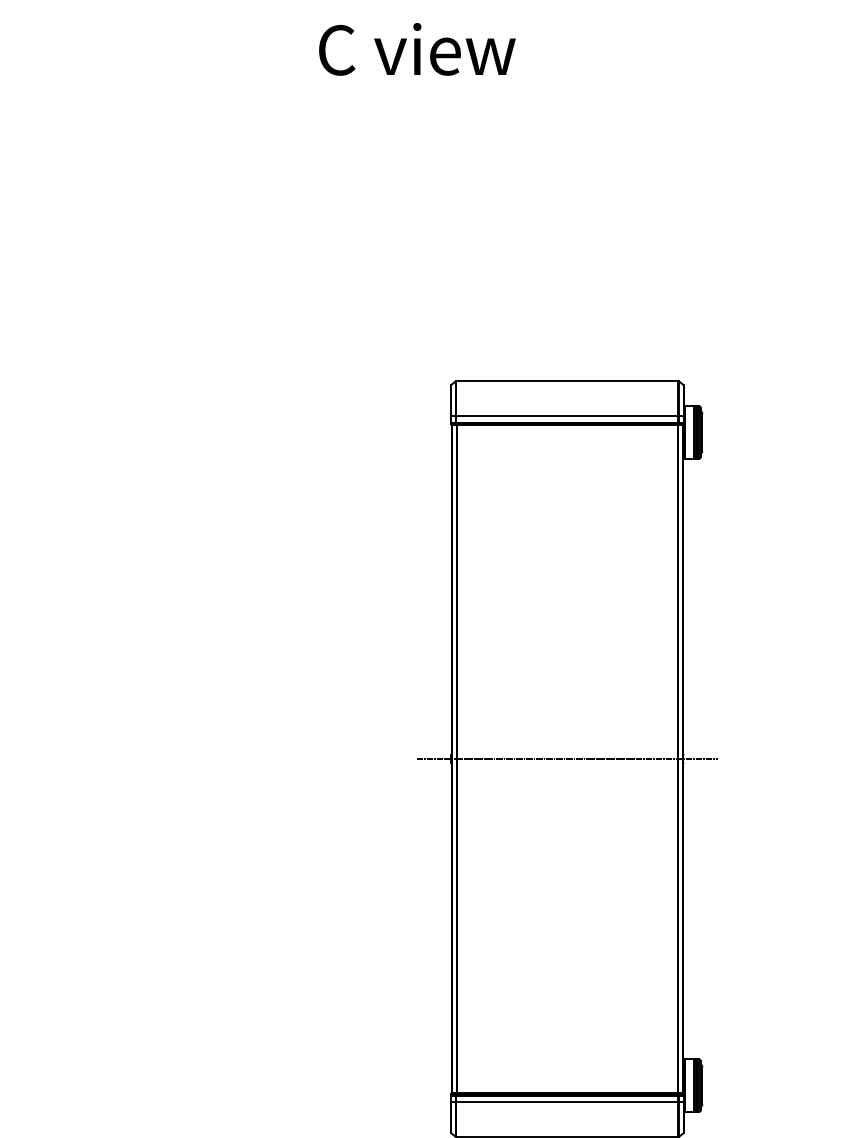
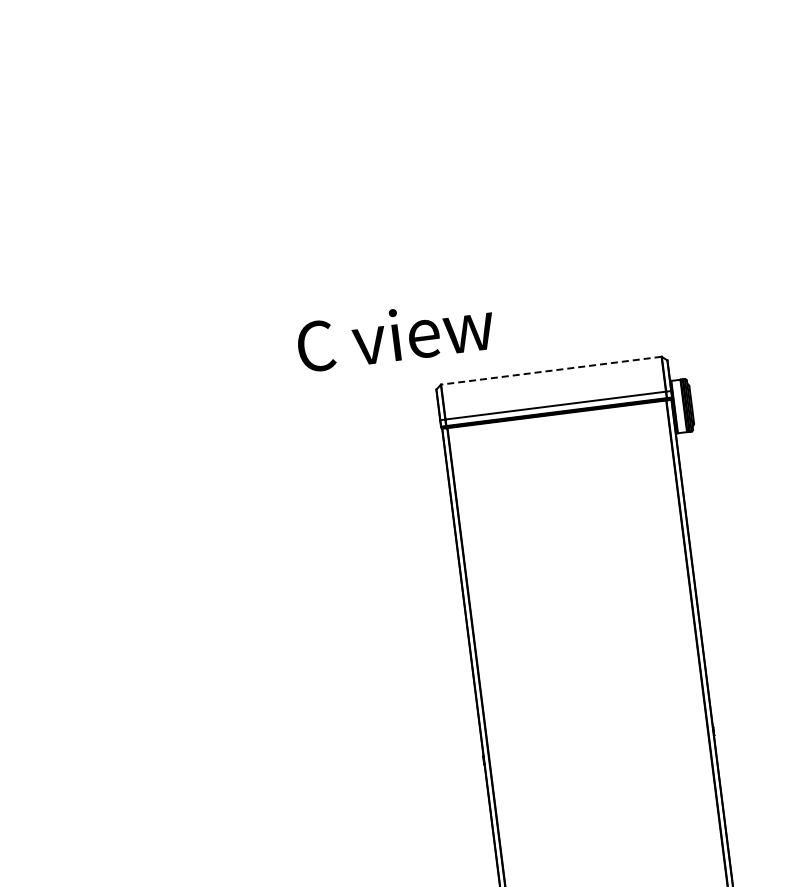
text: (417, 49) -> (395, 335), moved
line: (566, 380) -> (550, 370), solid -> dashed
line: (567, 759) -> (598, 746), removed

